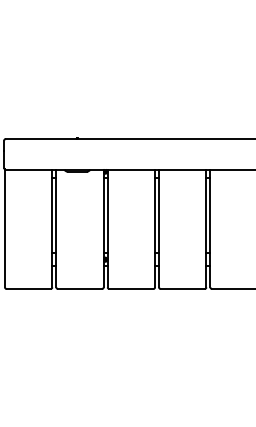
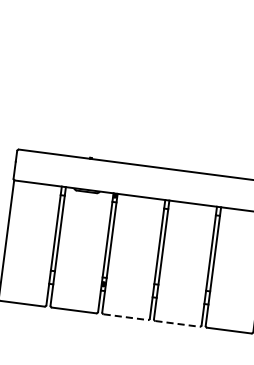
line: (131, 289) -> (125, 317), solid -> dashed
line: (183, 289) -> (178, 324), solid -> dashed

